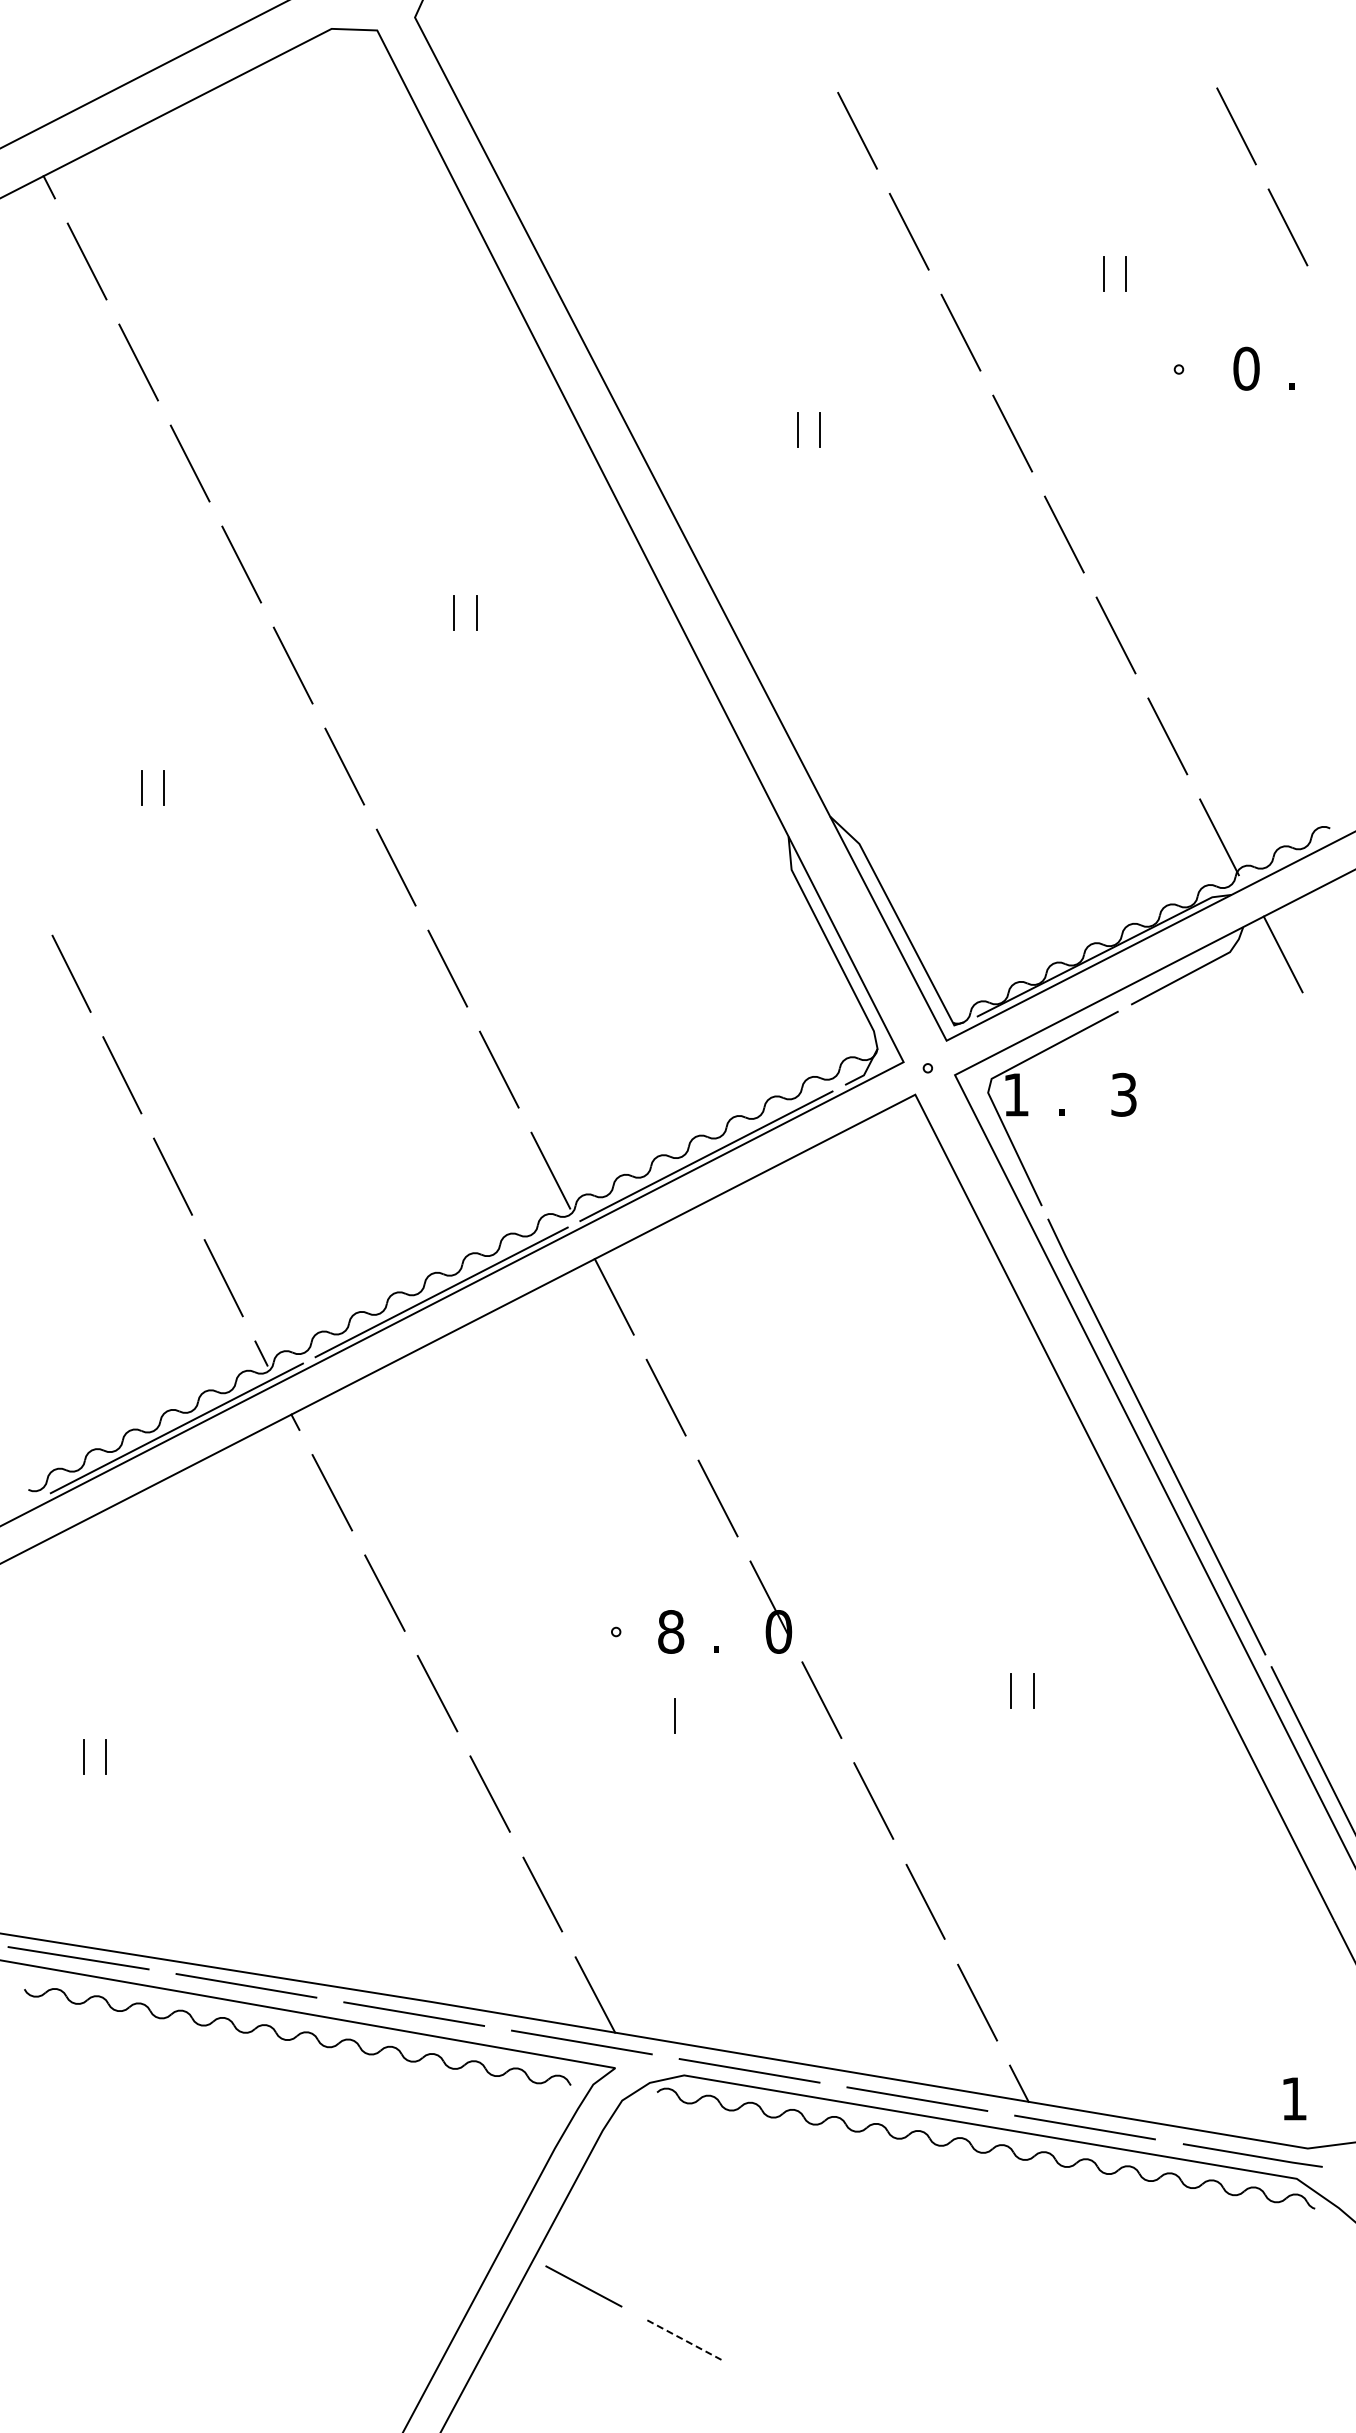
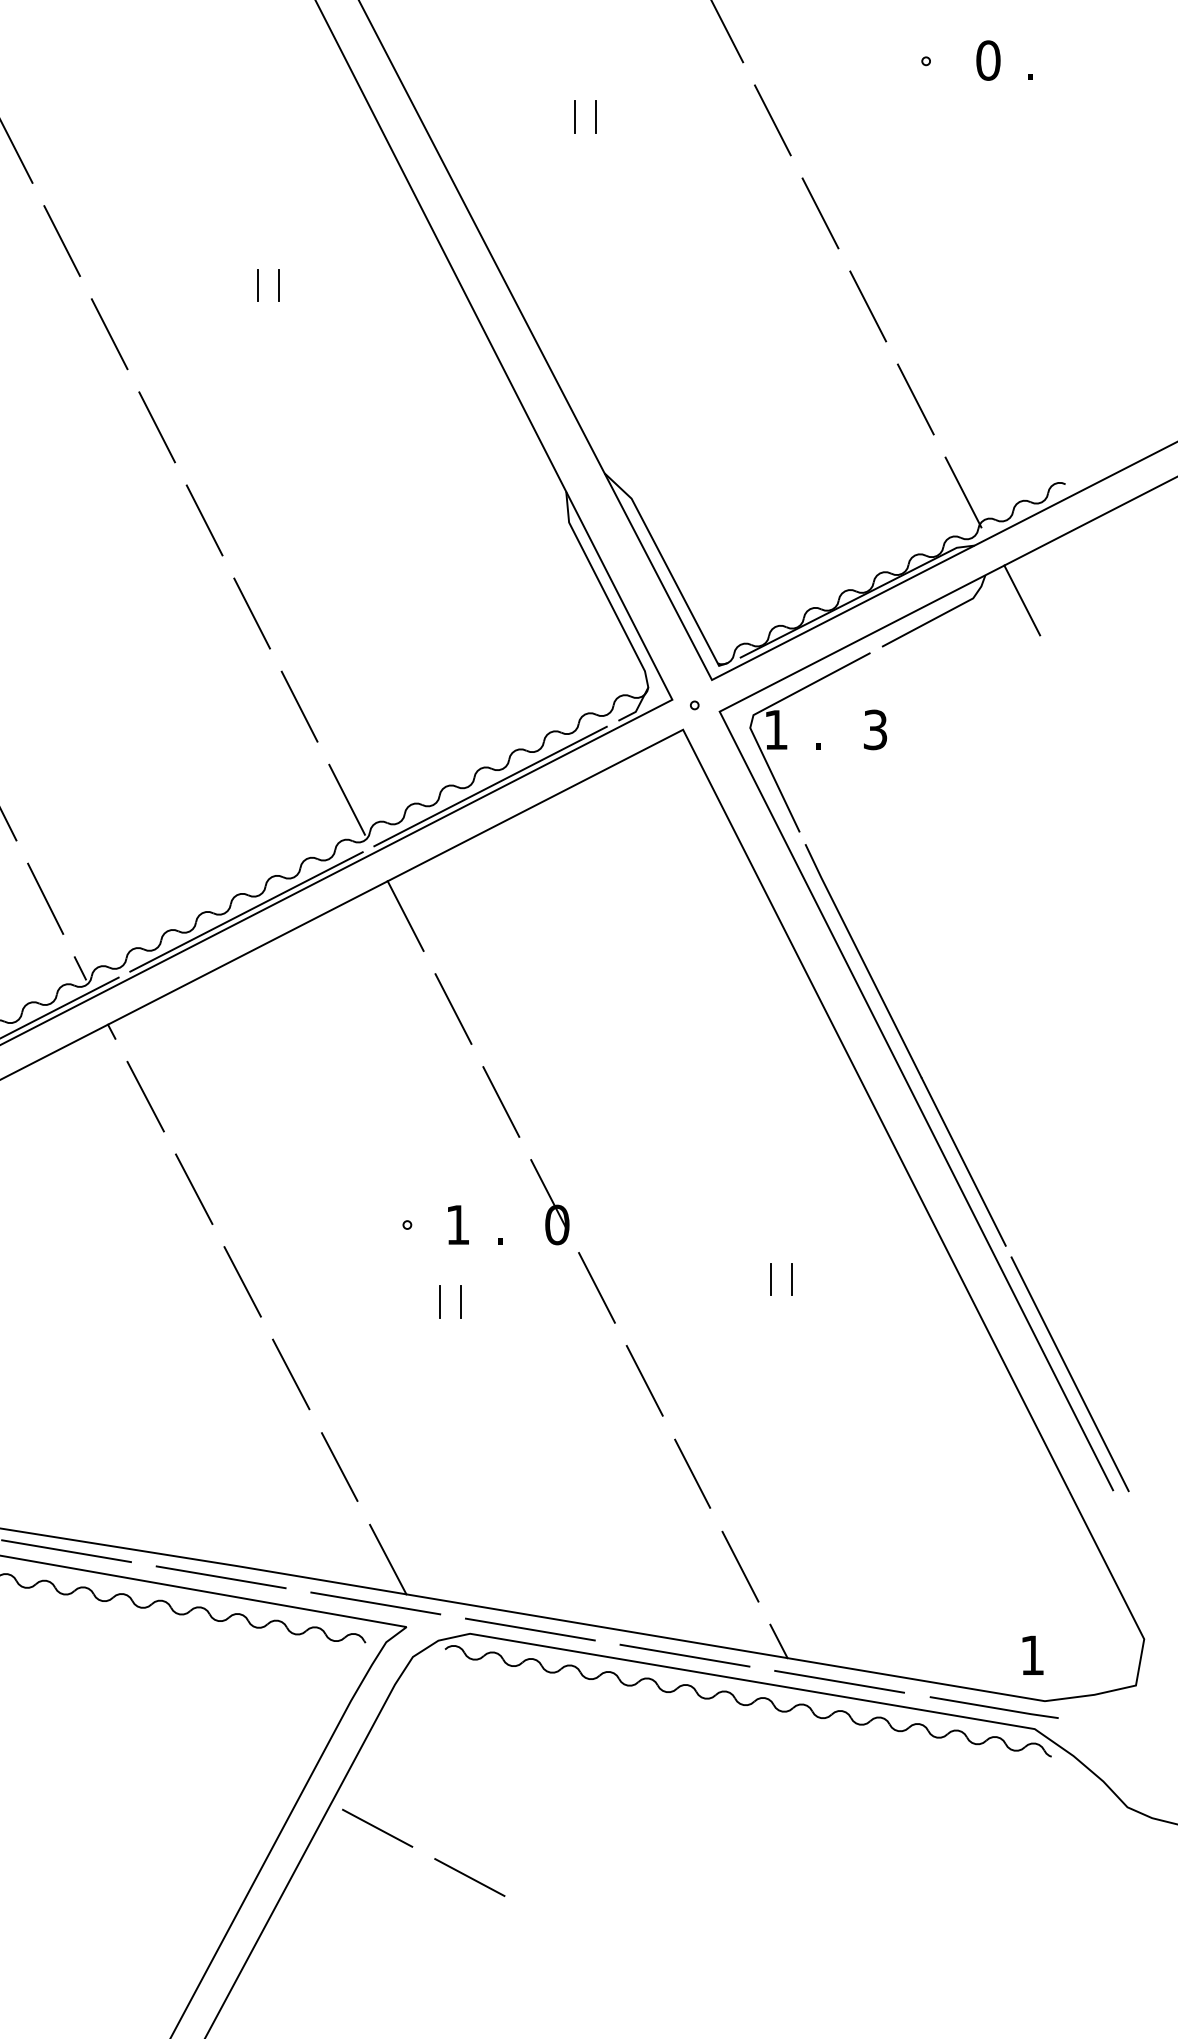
text: (671, 1631) -> (458, 1224), 8 -> 1
line: (652, 1715) -> (440, 1302), added
line: (683, 2339) -> (469, 1877), dashed -> solid

